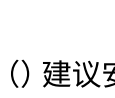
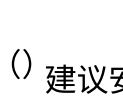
text: (20, 73) -> (21, 63), moved

